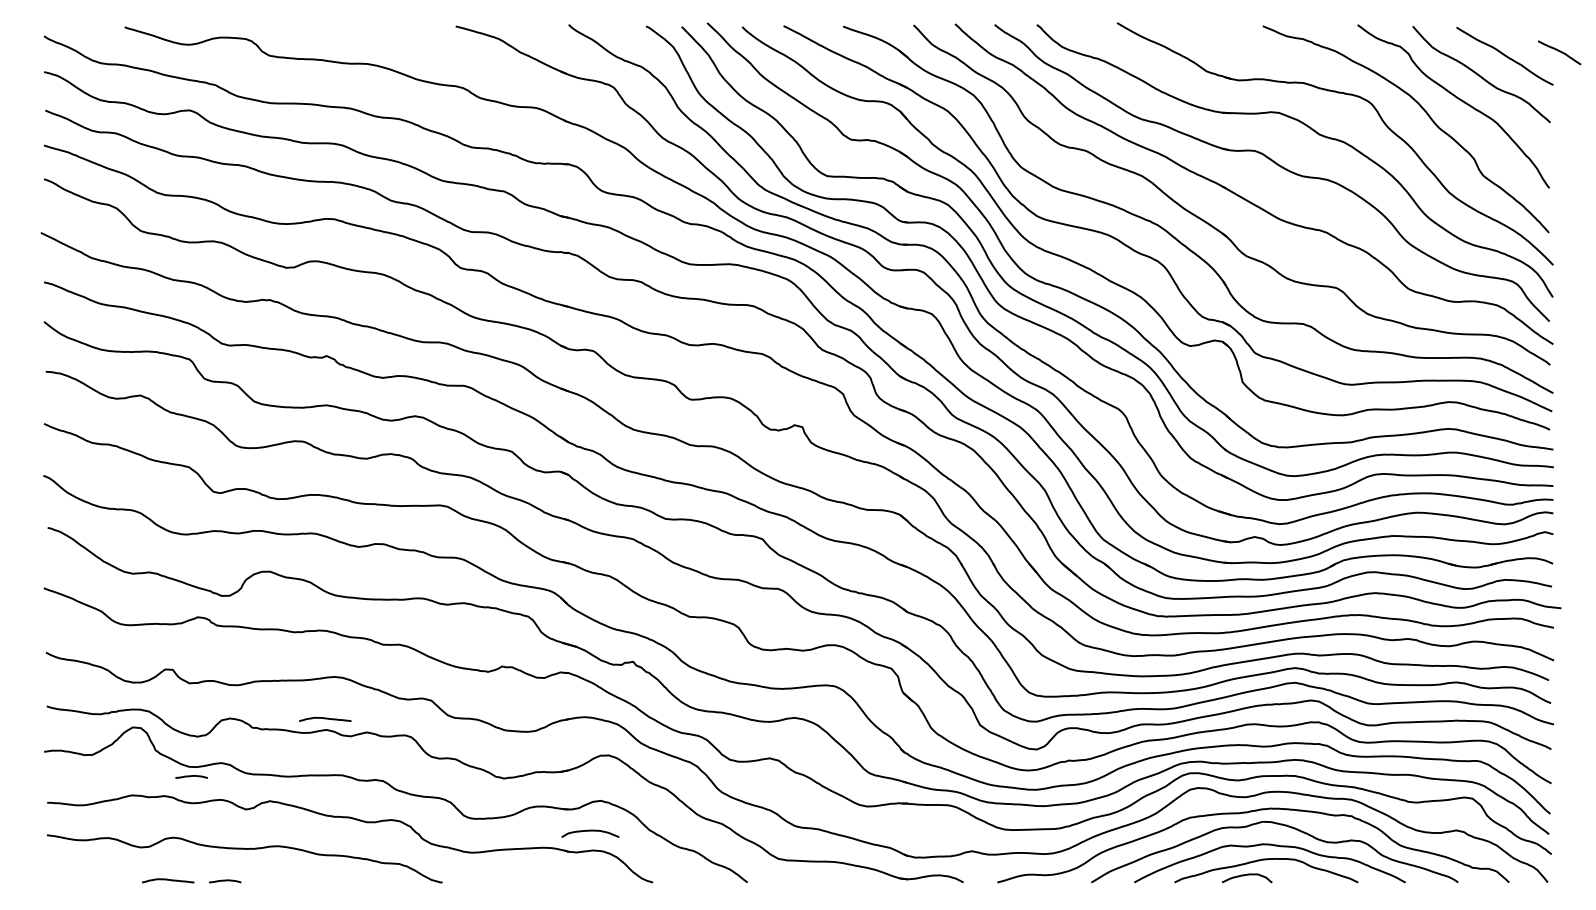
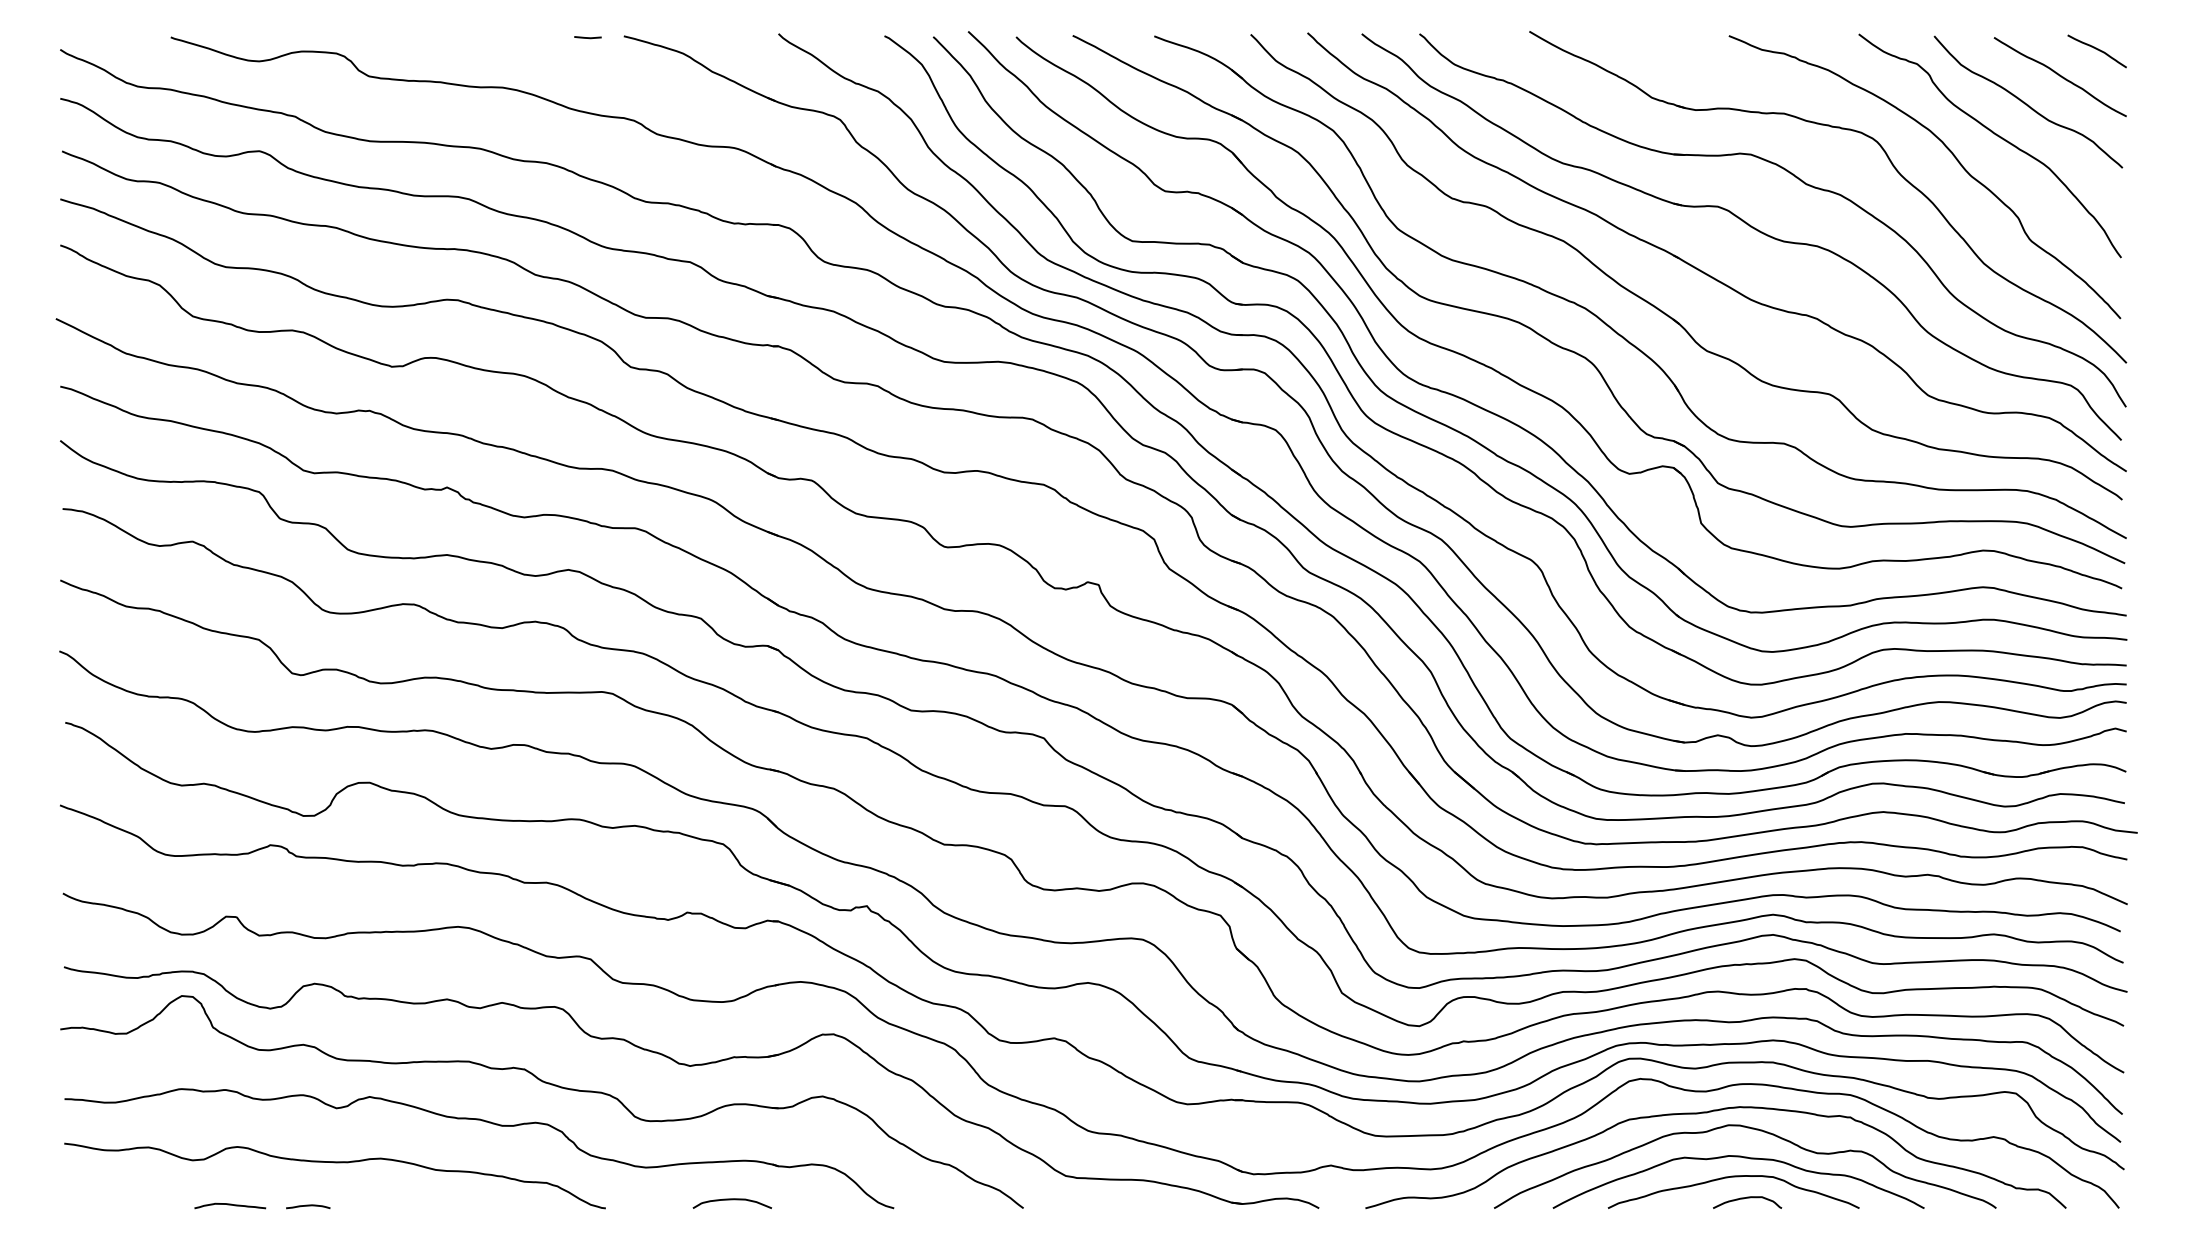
line: (429, 27) -> (587, 37), added
curve: (1559, 52) -> (2097, 50), moved
curve: (325, 719) -> (445, 984), removed
curve: (191, 776) -> (262, 1063), removed
curve: (589, 831) -> (731, 1200), moved
curve: (1247, 875) -> (1747, 1198), moved

